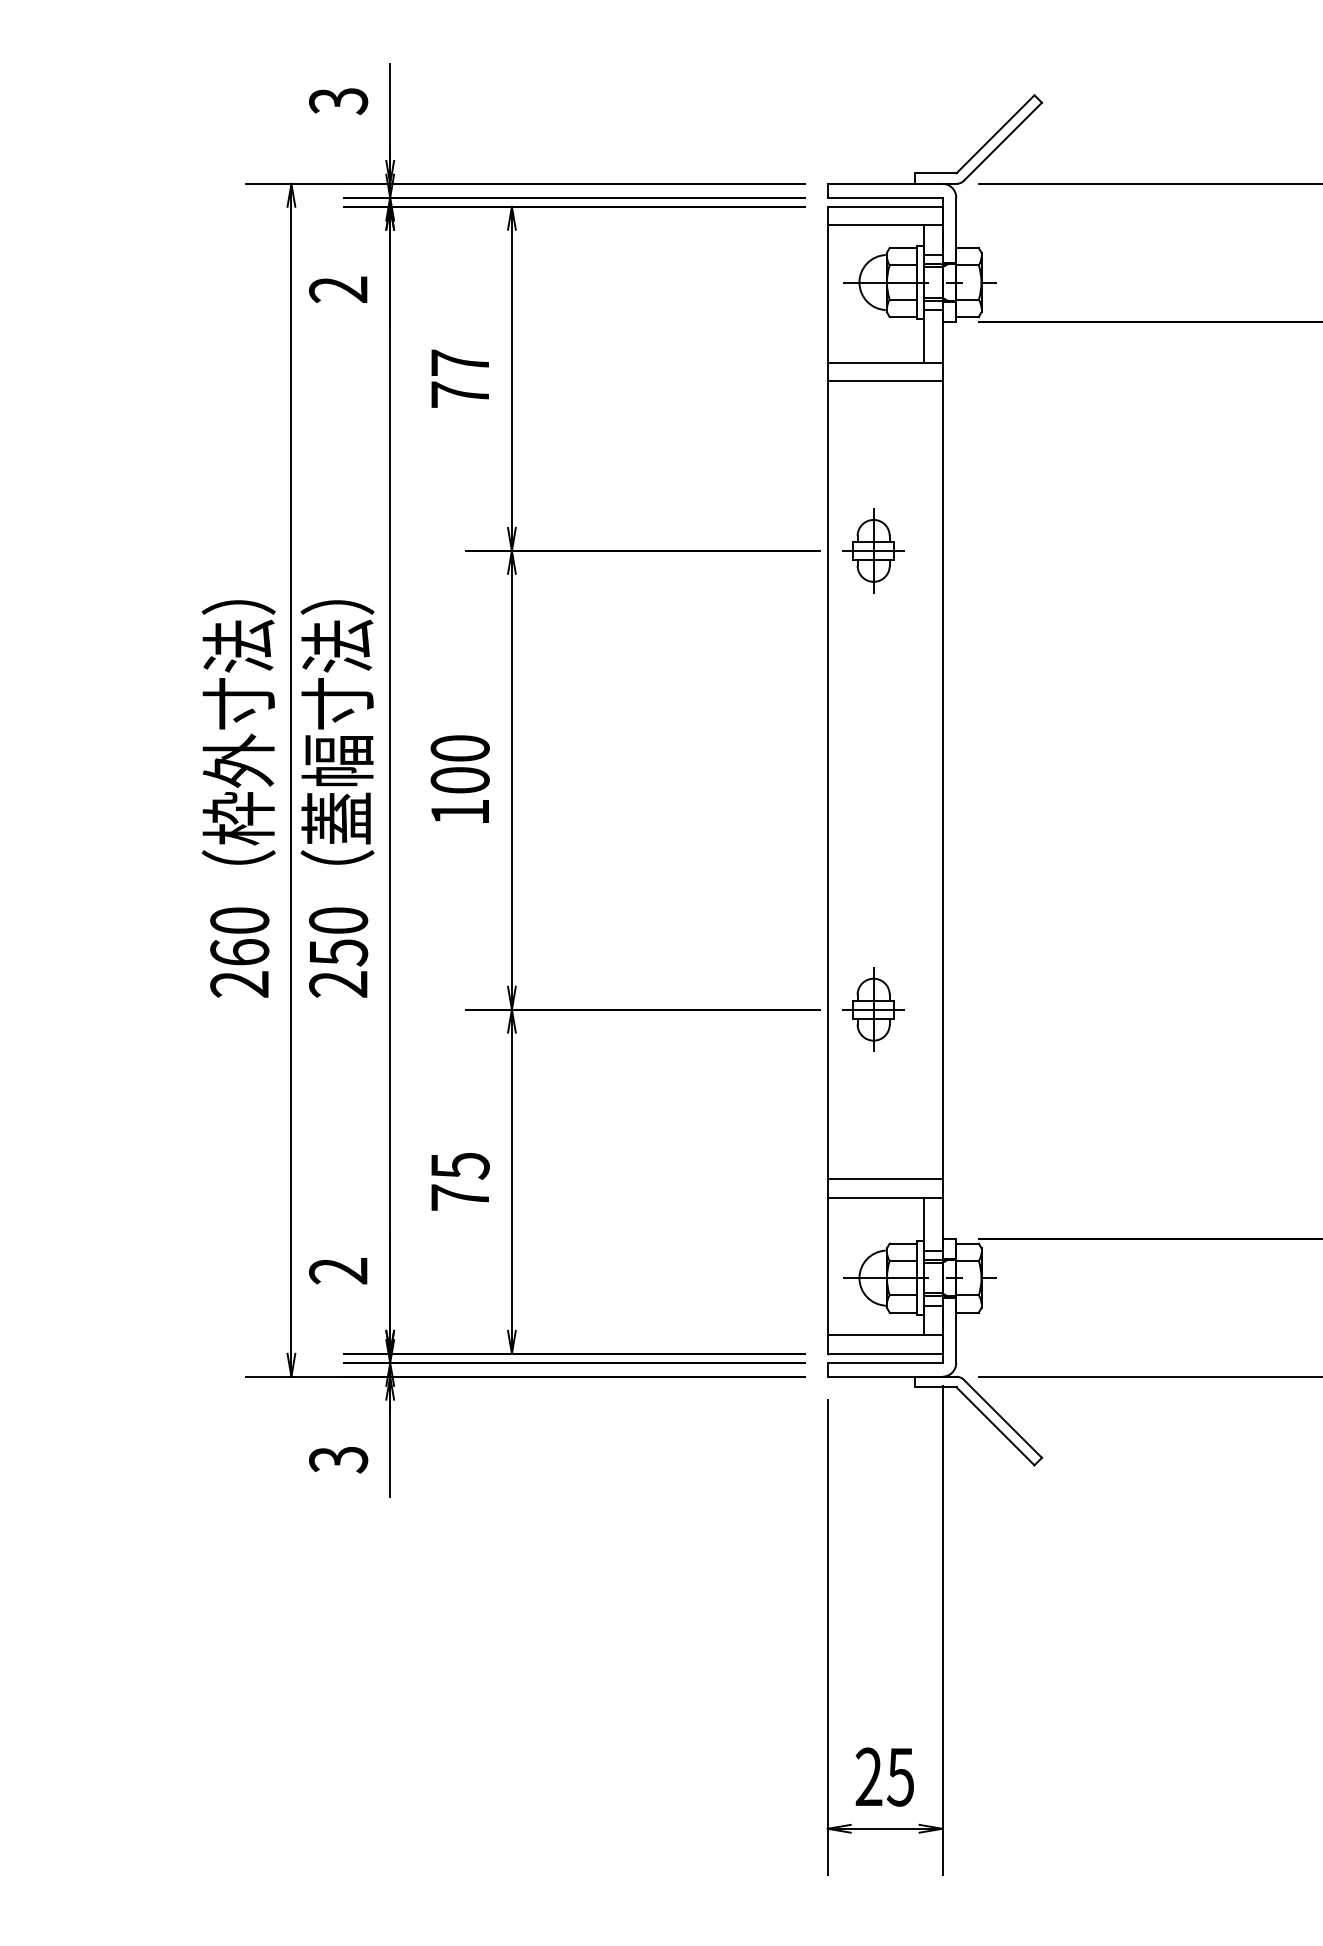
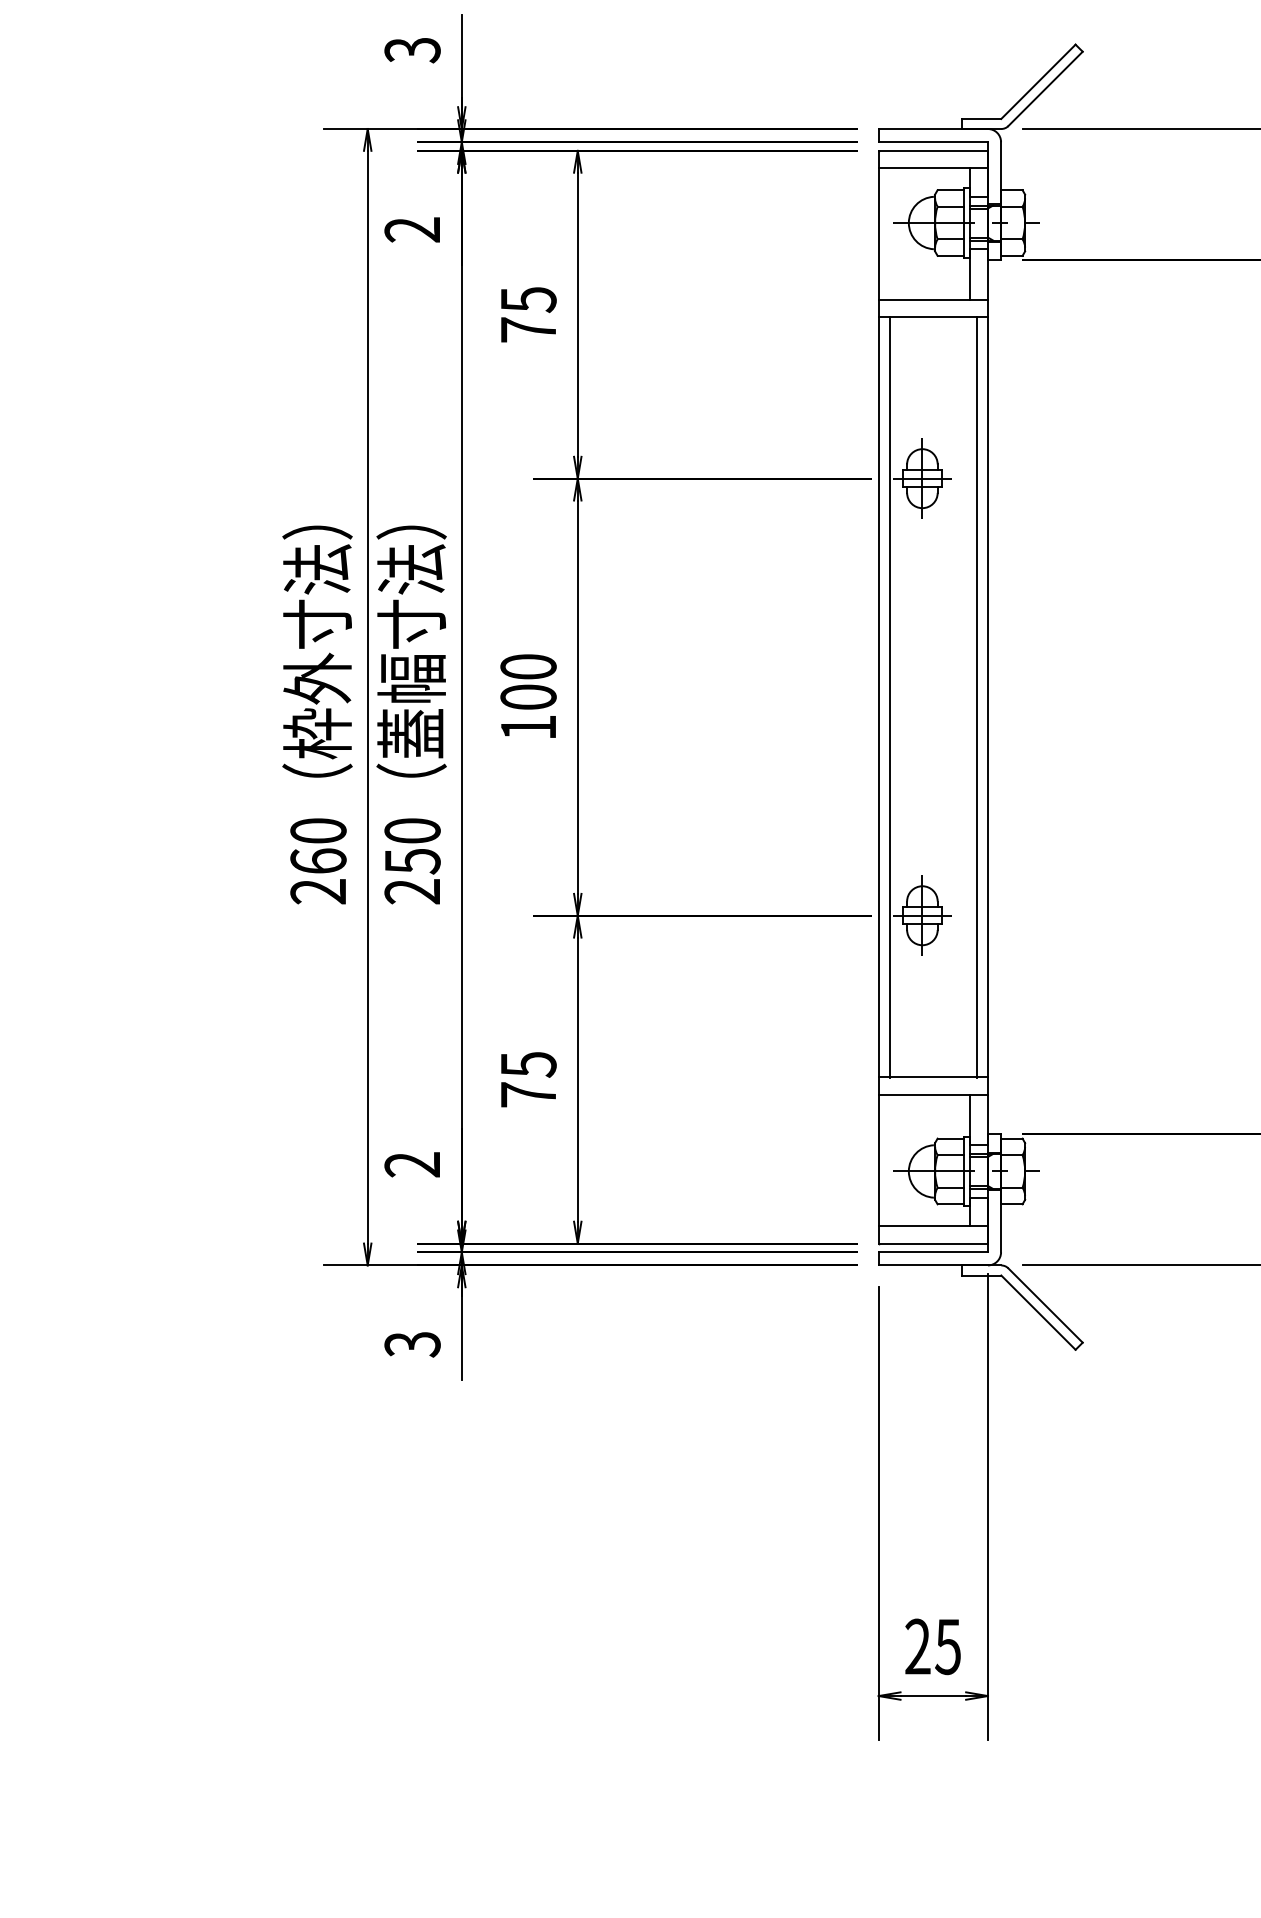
text: (460, 363) -> (528, 300), 77 -> 75
line: (839, 780) -> (889, 697), added
line: (931, 780) -> (977, 697), added

